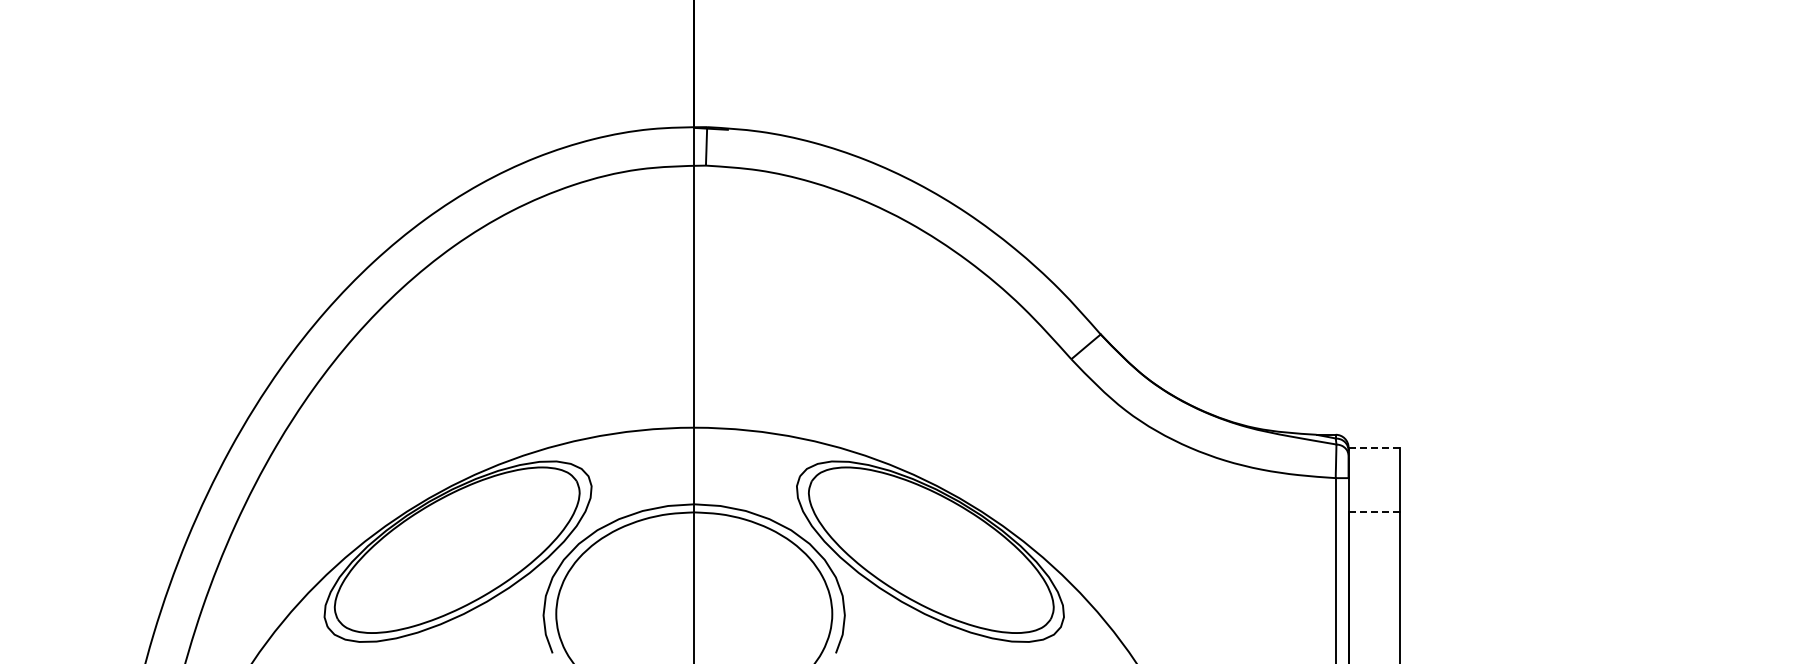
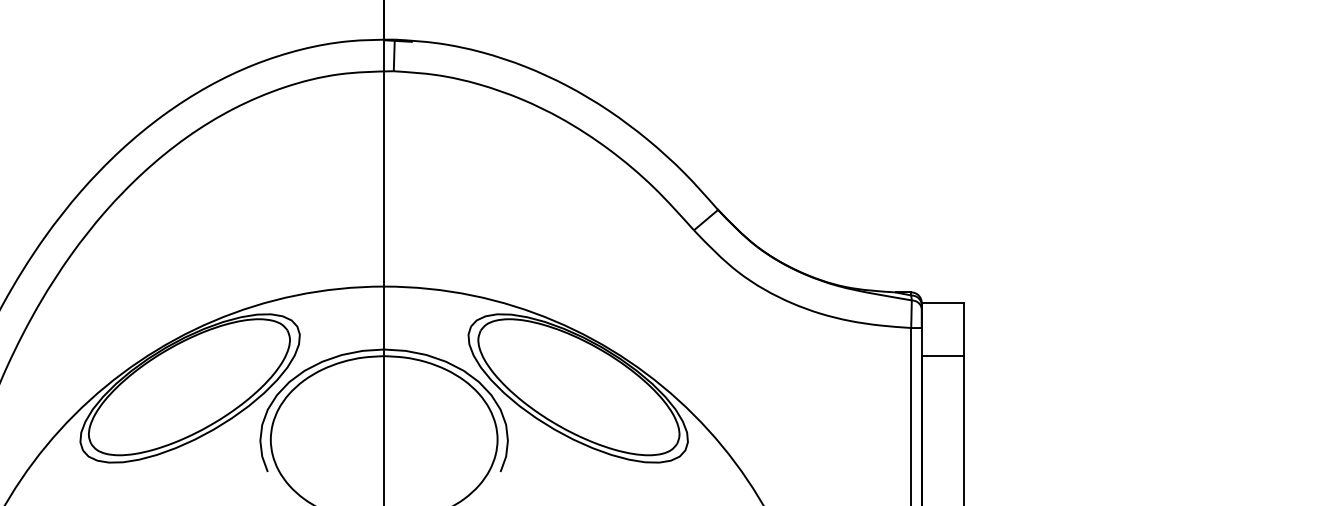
line: (1374, 447) -> (943, 302), dashed -> solid
line: (1374, 511) -> (943, 355), dashed -> solid

